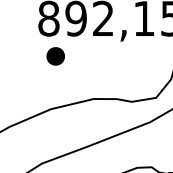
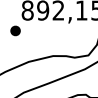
part: (55, 55) -> (15, 30), moved

